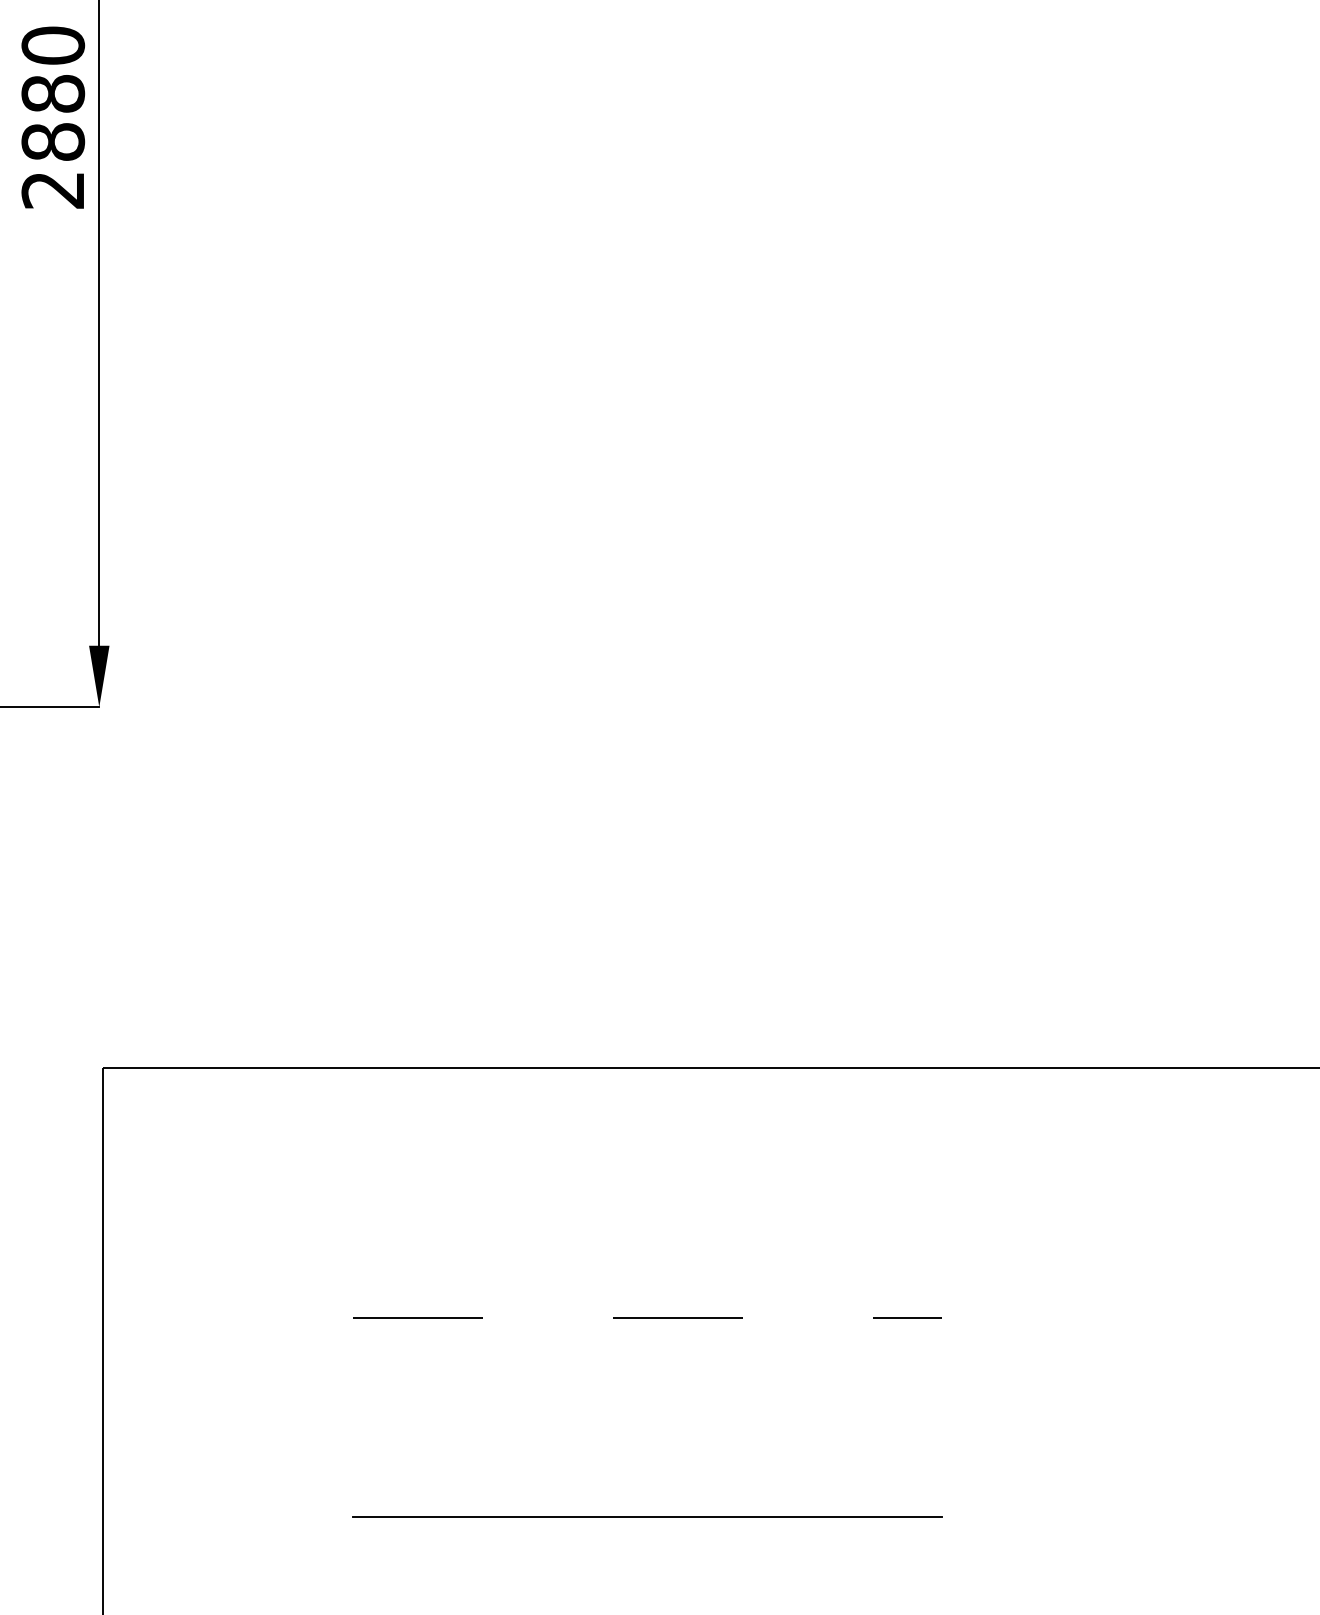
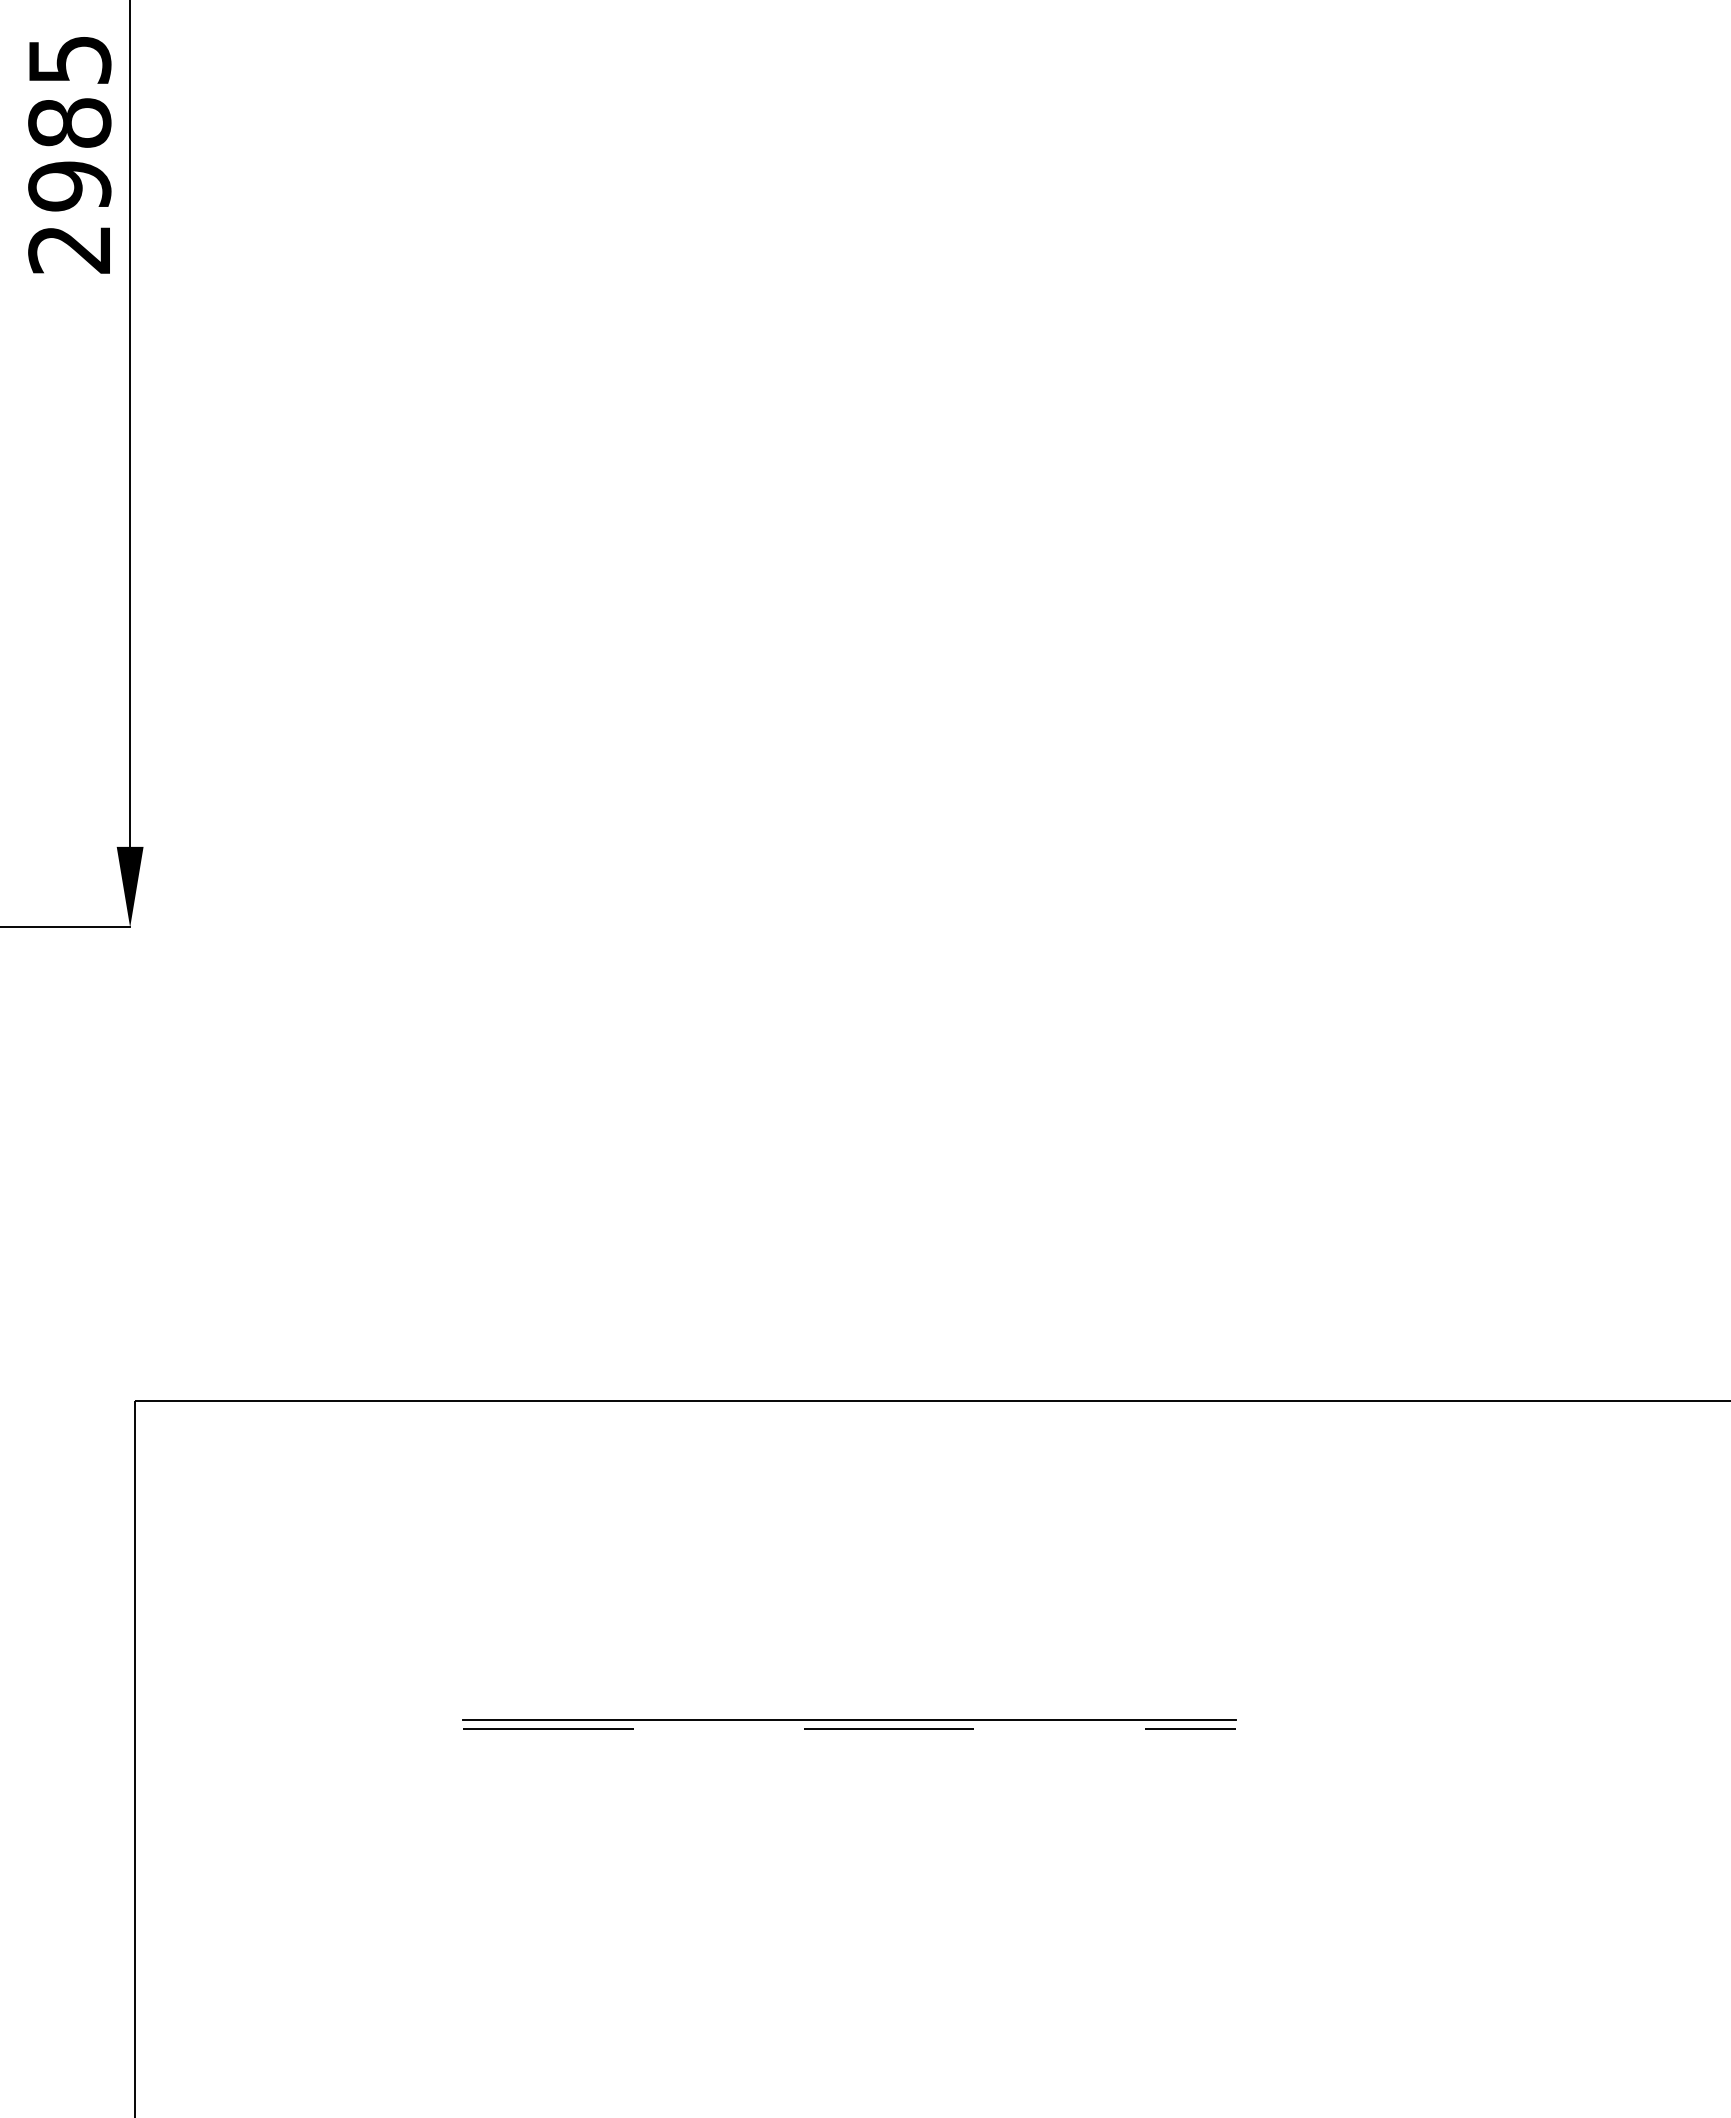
text: (53, 93) -> (69, 122), 2880 -> 2985
line: (647, 1516) -> (849, 1719), moved

